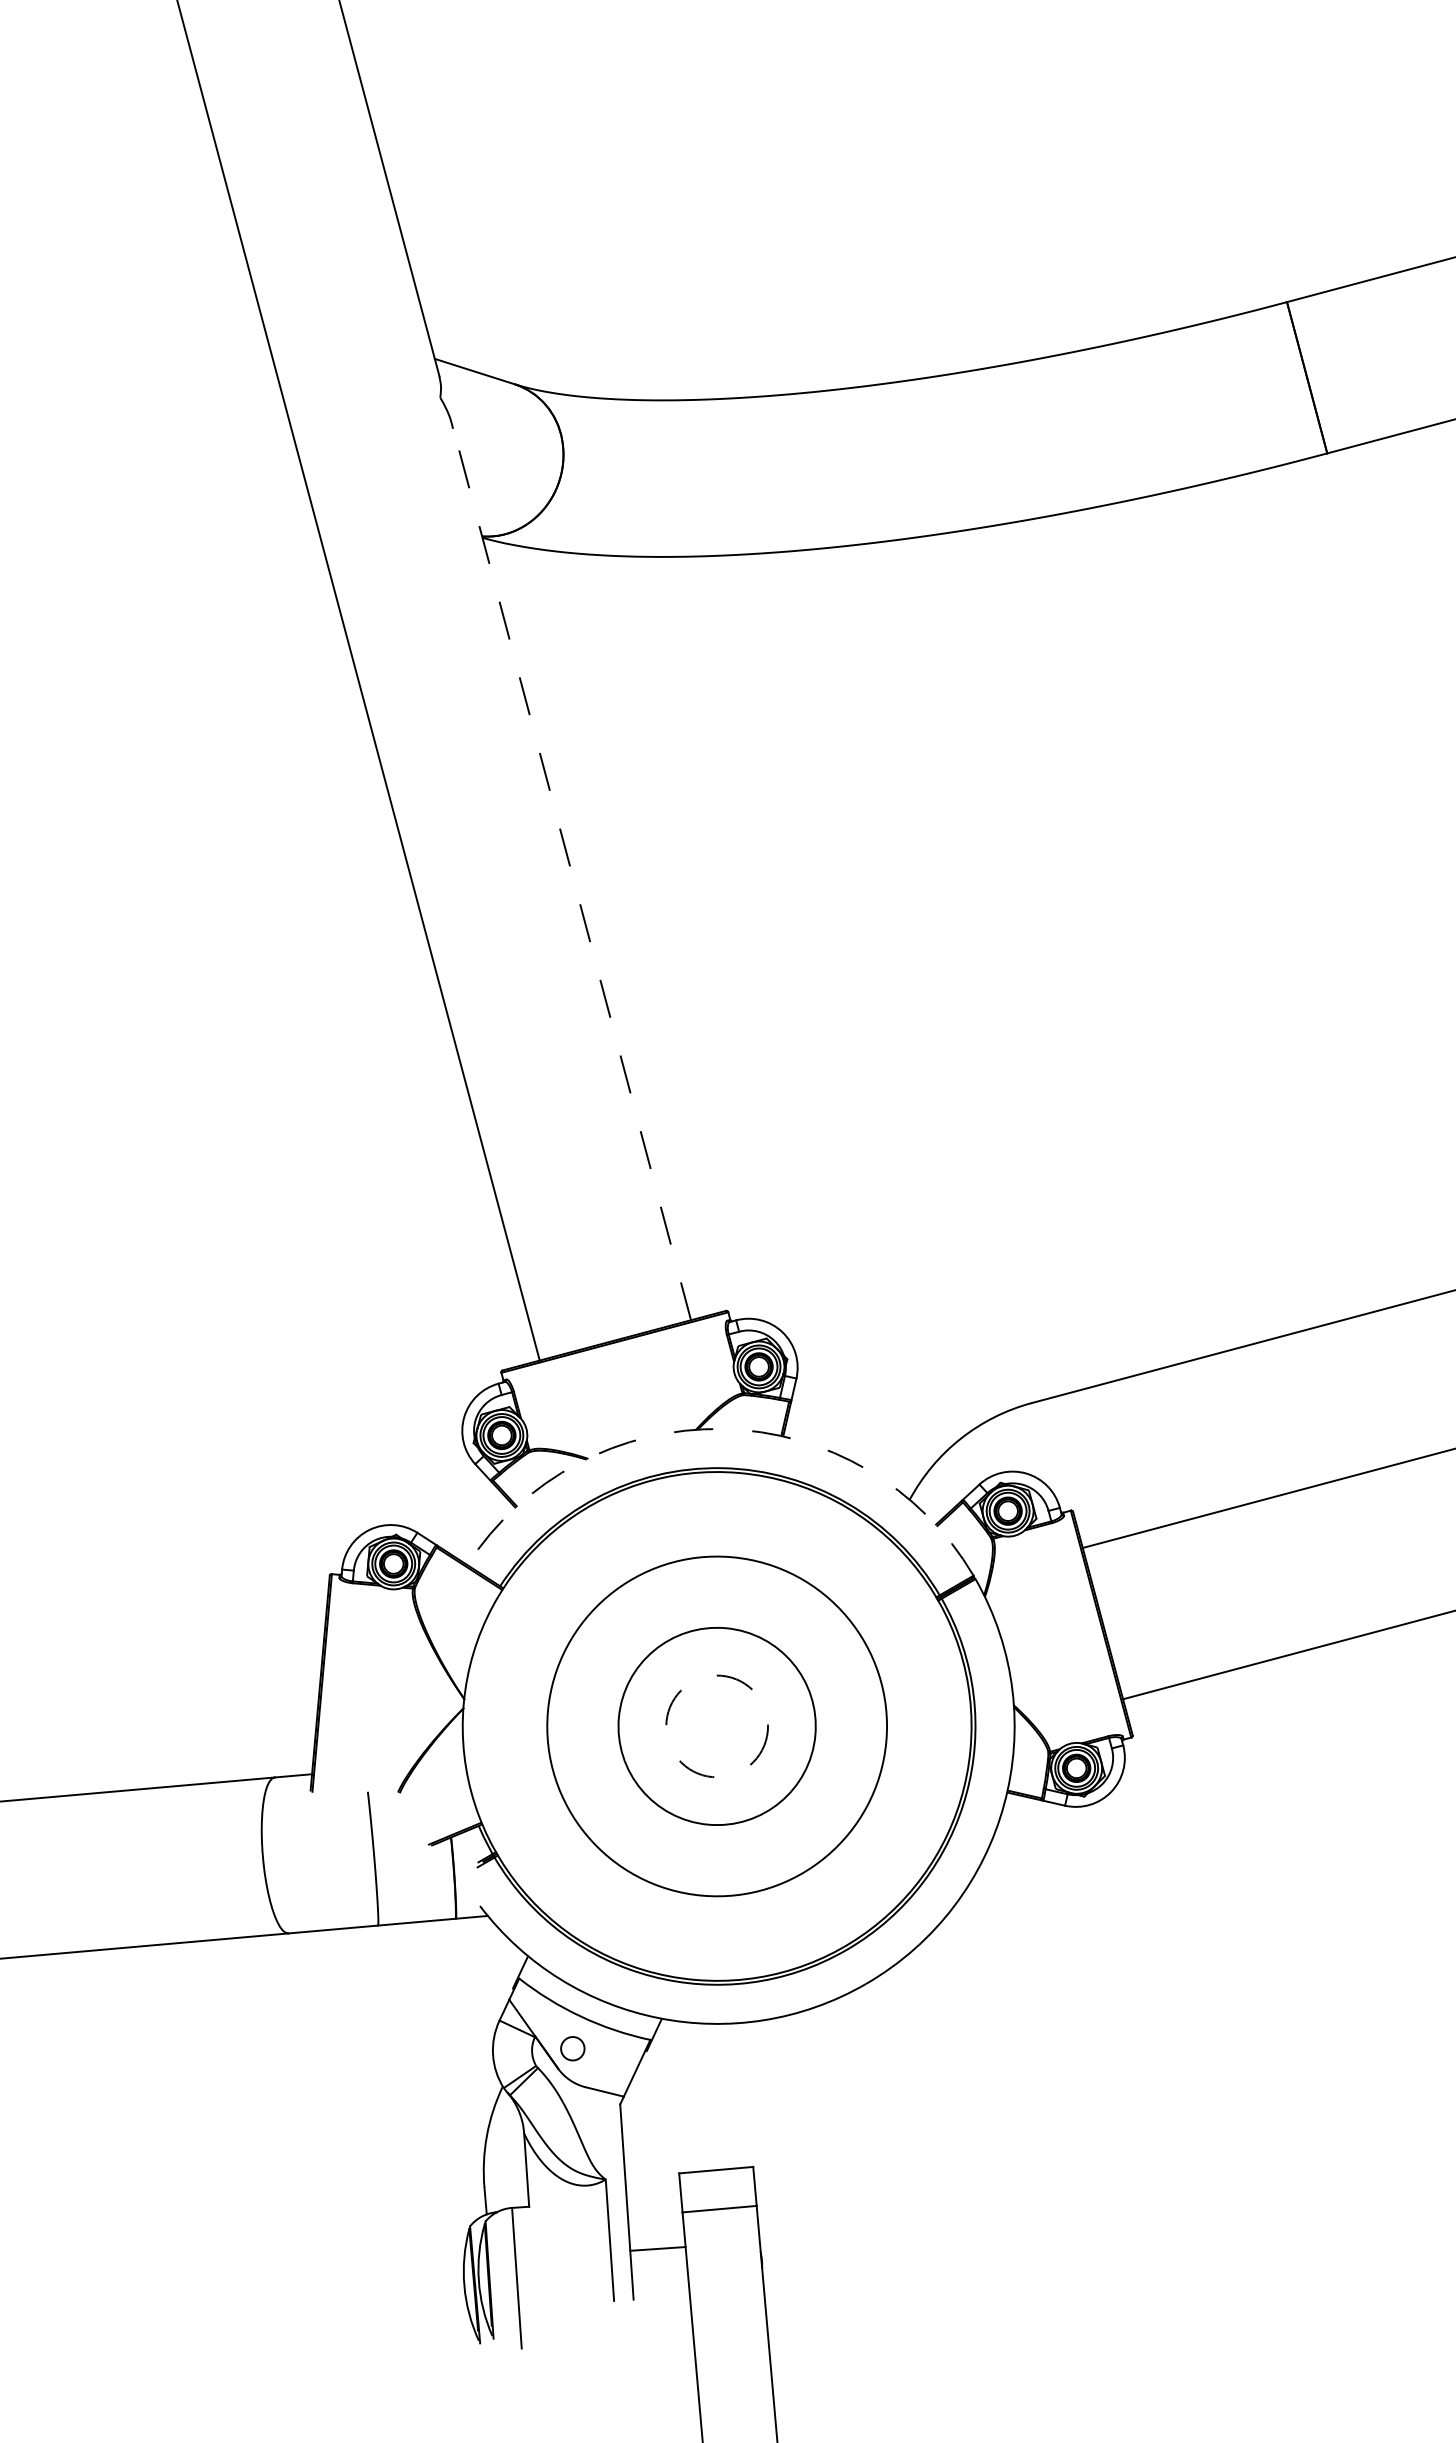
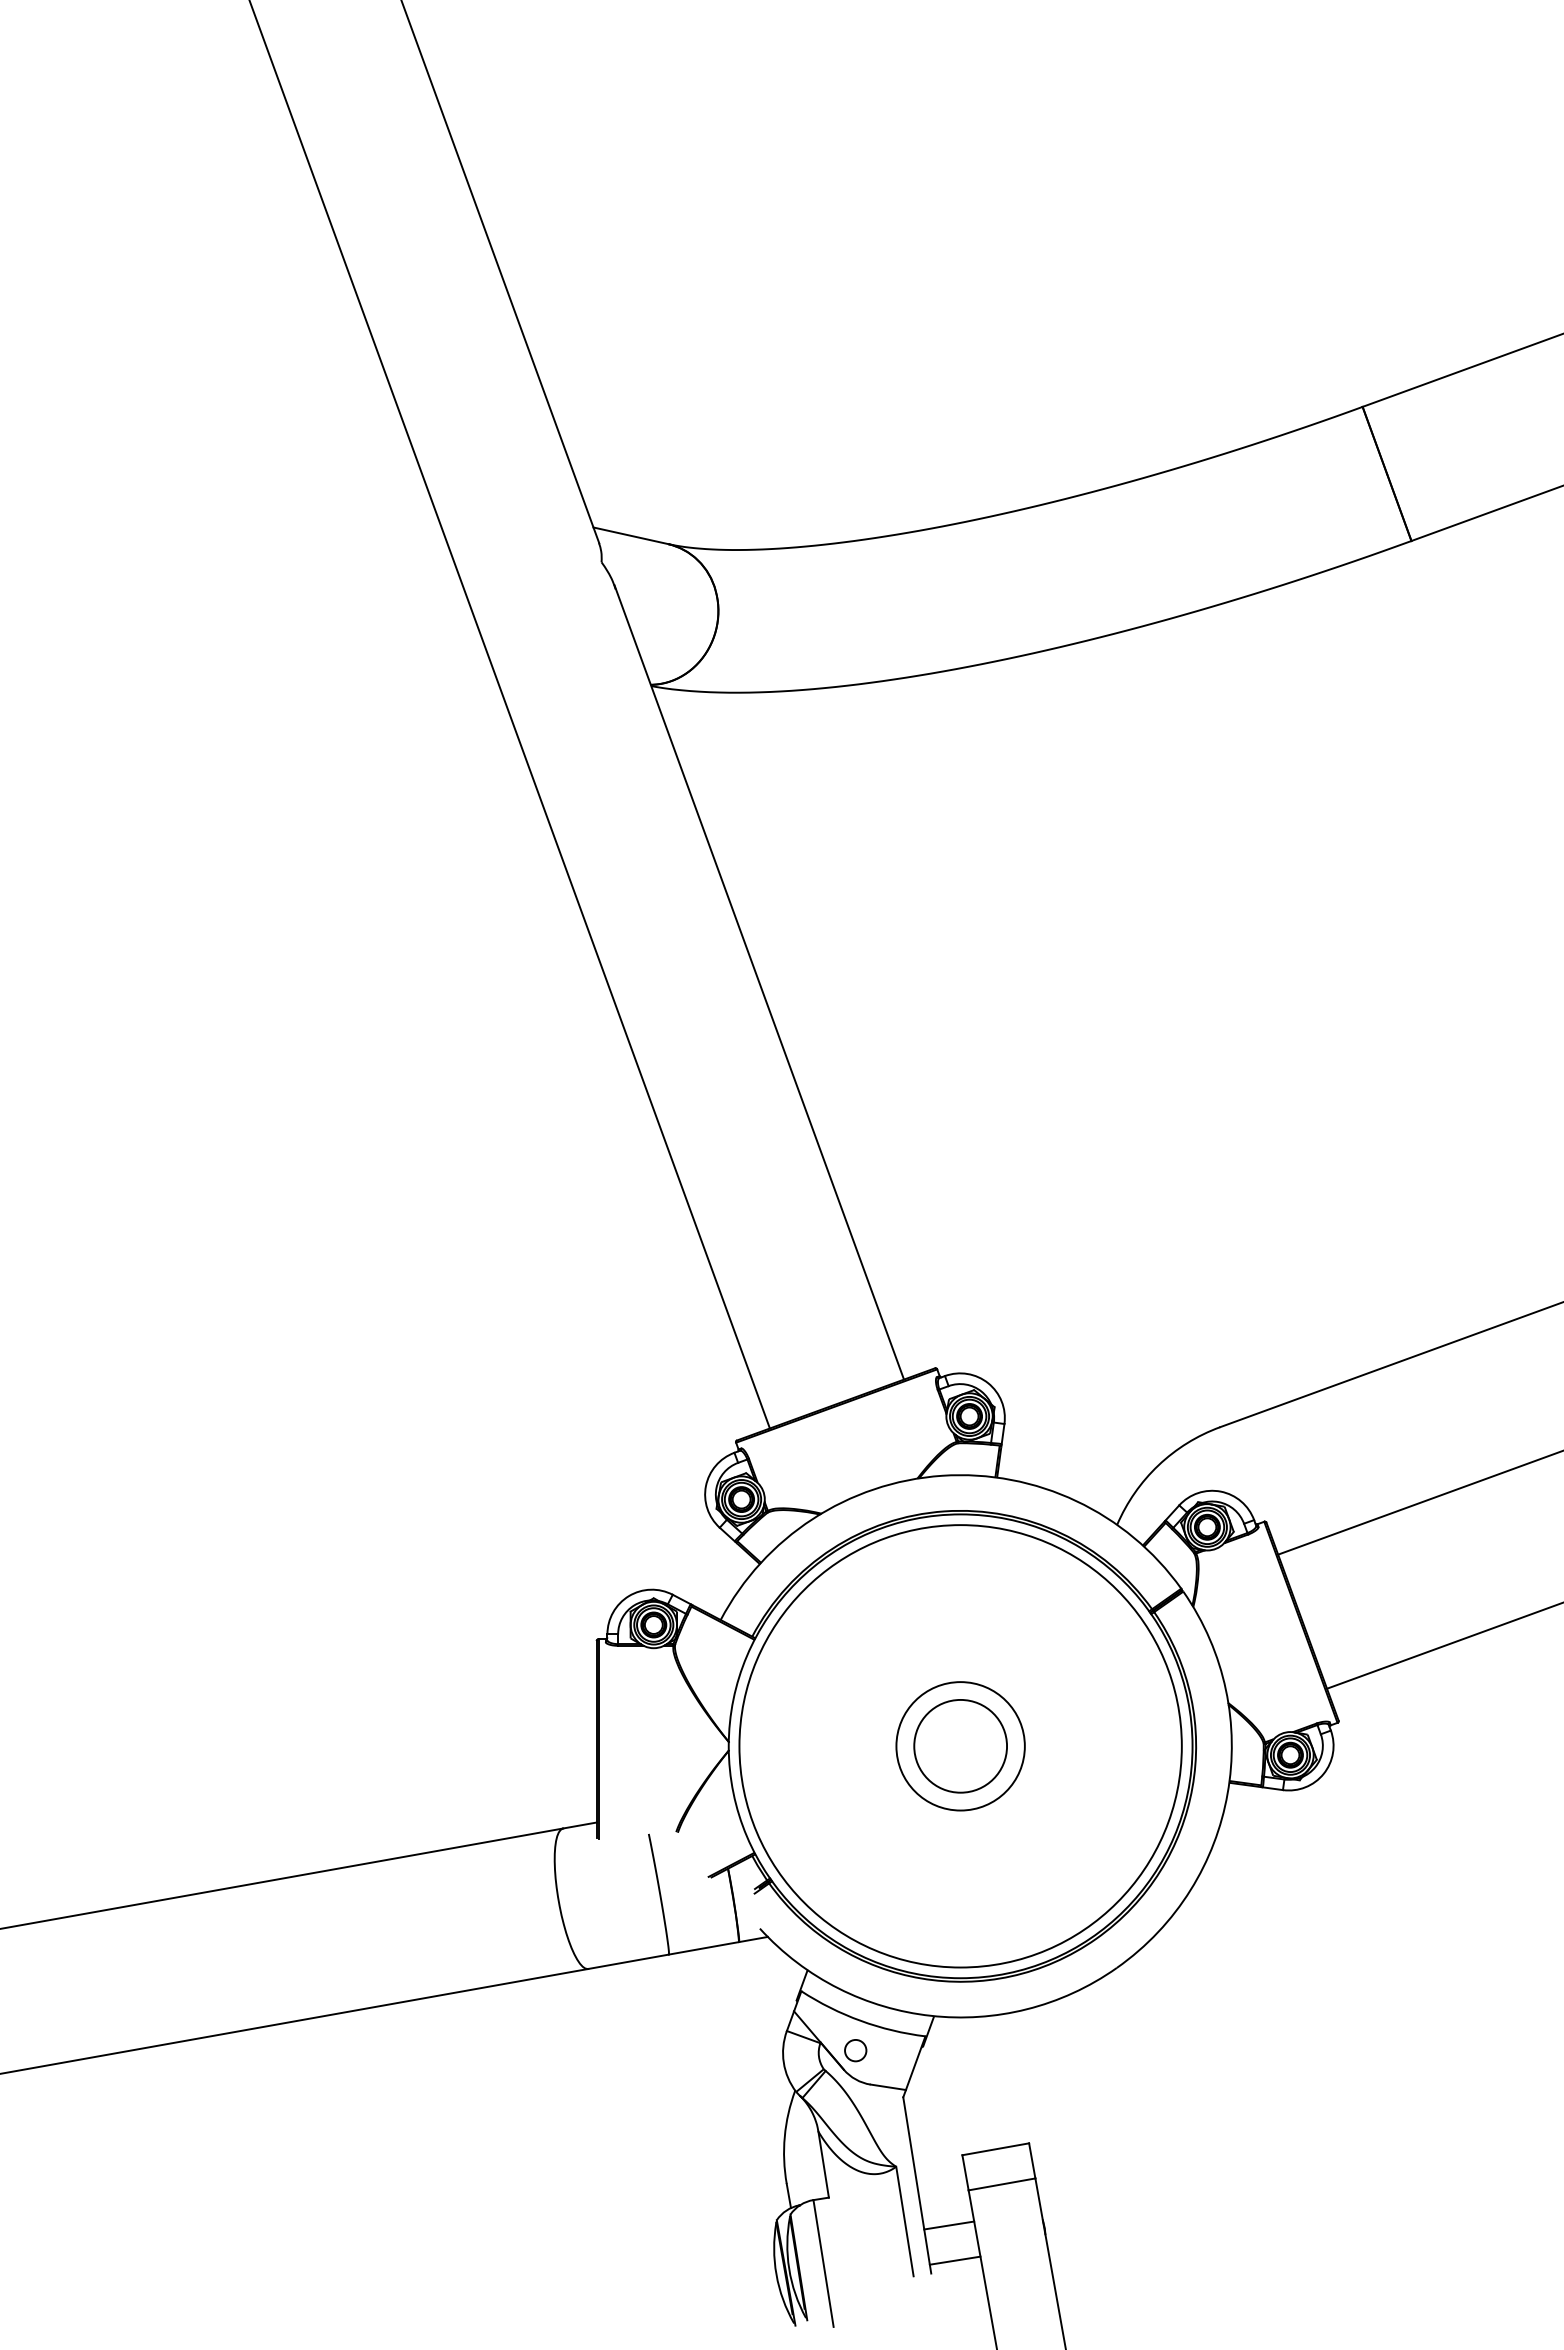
line: (571, 872) -> (759, 982), dashed -> solid
arc: (723, 1428) -> (942, 1475), dashed -> solid
circle: (717, 1725) -> (960, 1745), dashed -> solid
circle: (716, 1726) -> (960, 1746), size x0.71
circle: (716, 1726) -> (960, 1746), size x1.43
line: (660, 2287) -> (954, 2260), added

